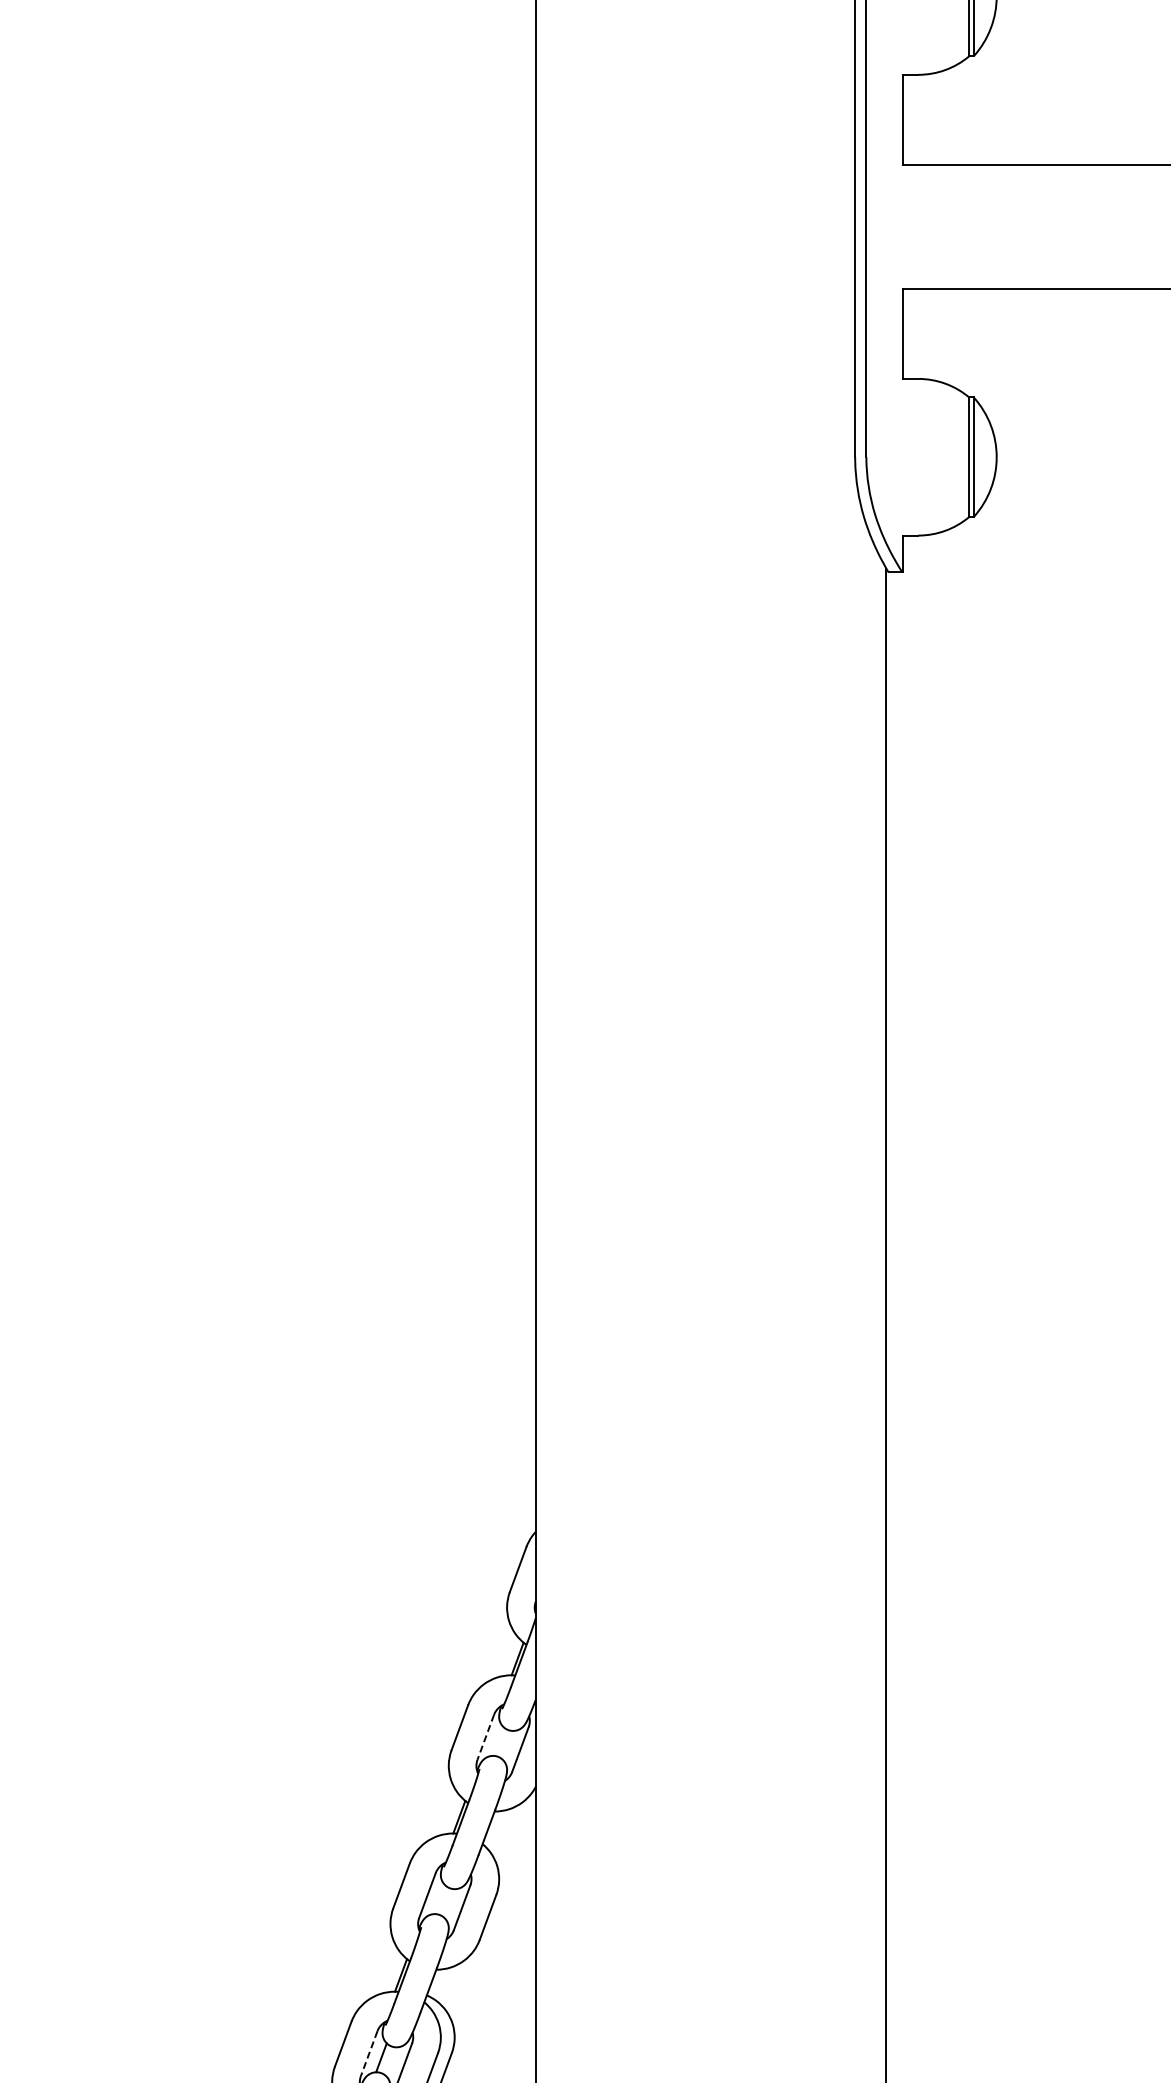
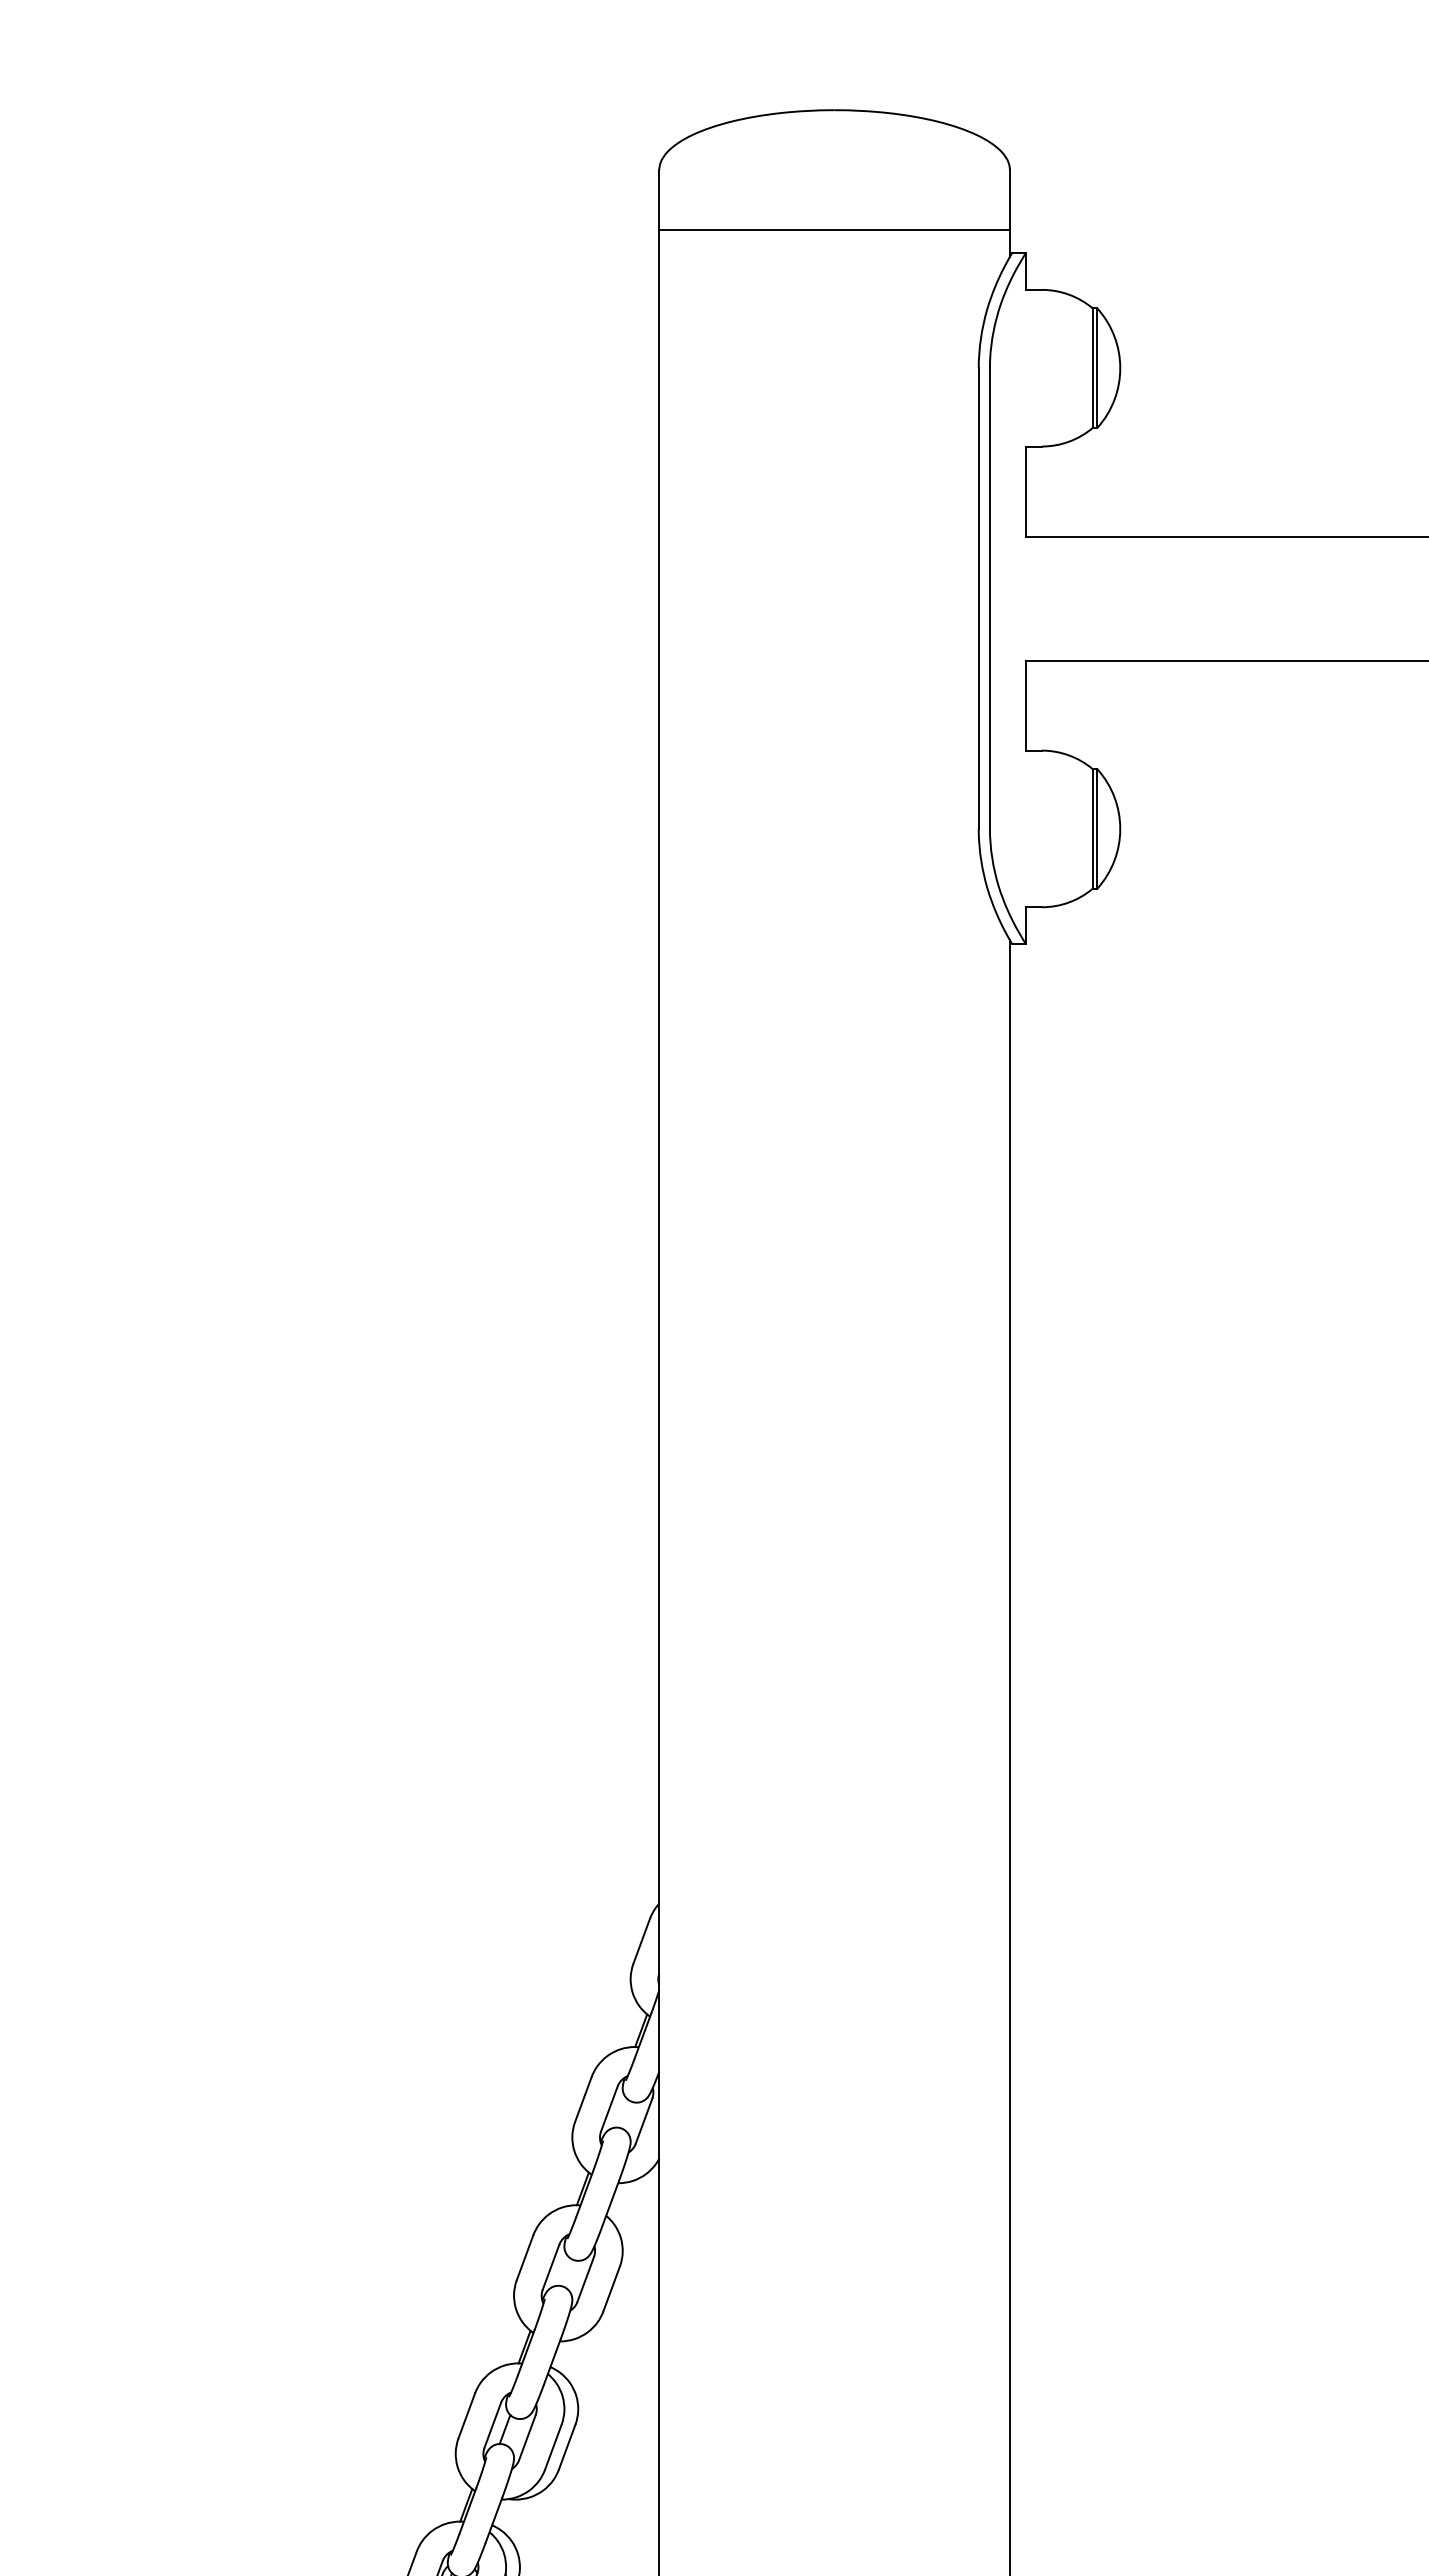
line: (485, 1737) -> (609, 2109), dashed -> solid
line: (368, 2053) -> (492, 2425), dashed -> solid

